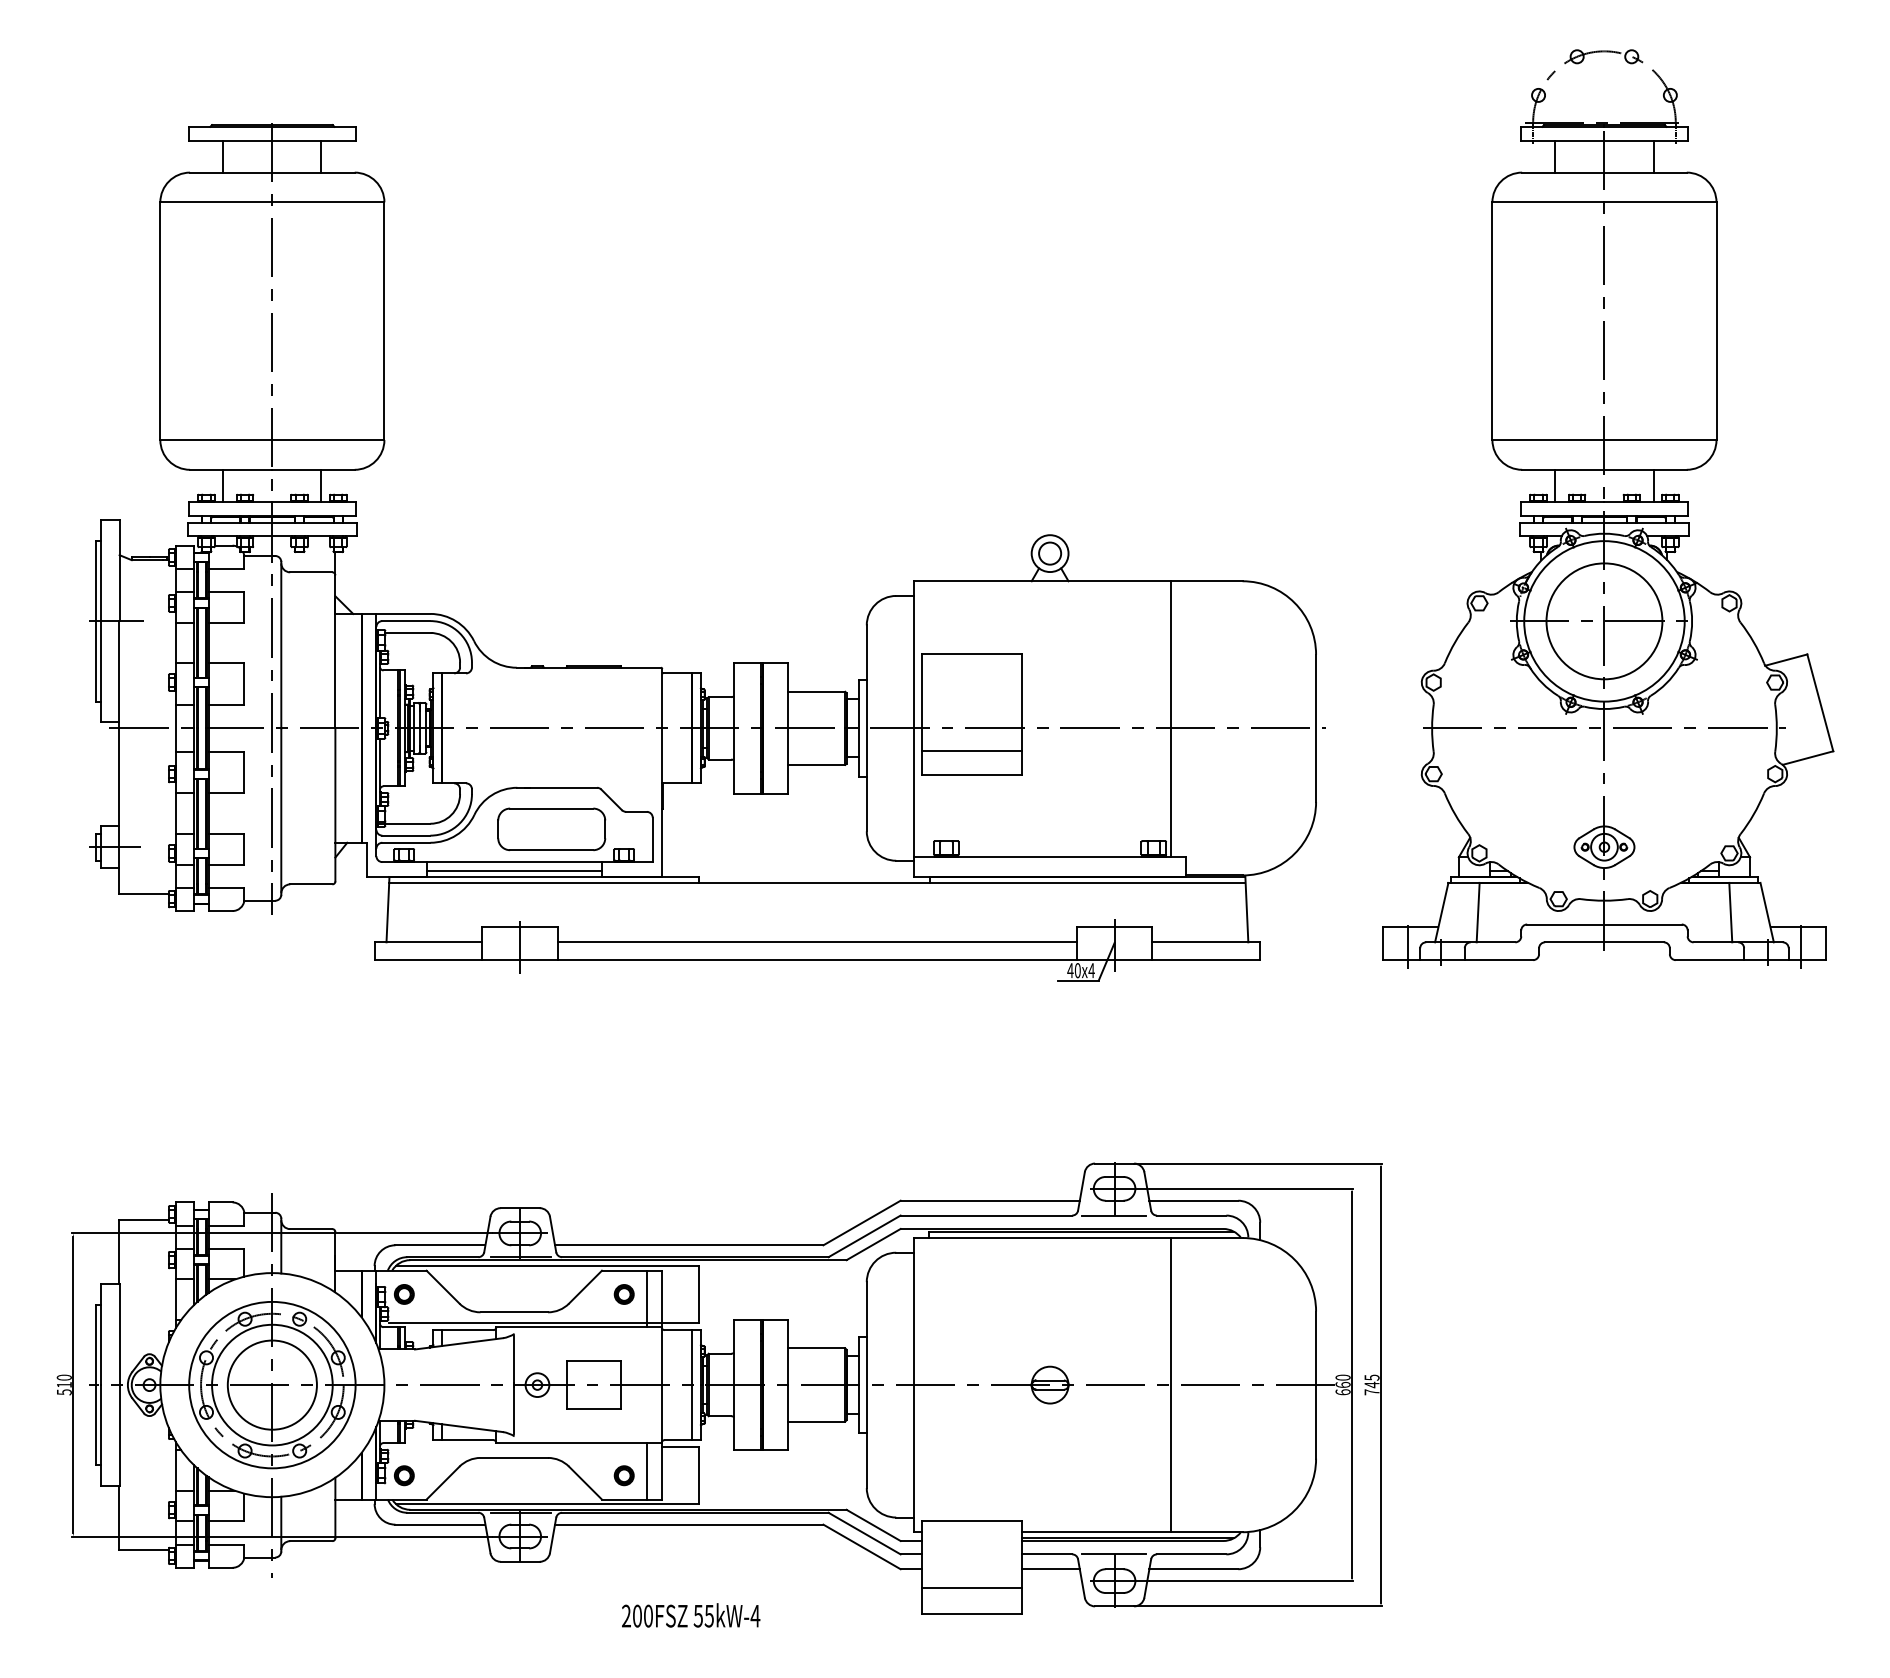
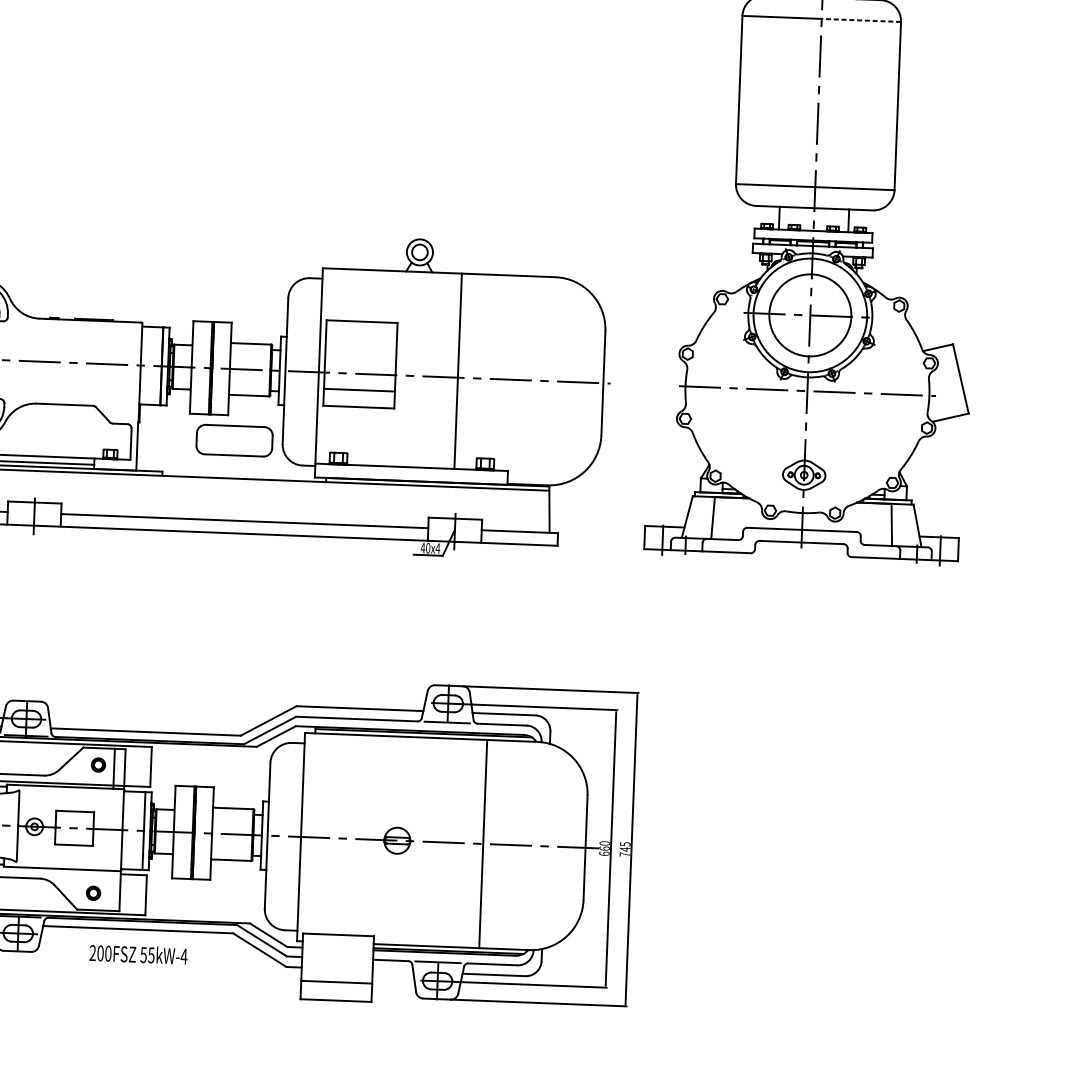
line: (1659, 202) -> (860, 20), solid -> dashed
line: (1171, 719) -> (458, 371), moved
part: (551, 829) -> (234, 440), moved
line: (646, 1471) -> (109, 890), removed
line: (1050, 1569) -> (392, 971), removed
text: (691, 1615) -> (138, 954), moved

